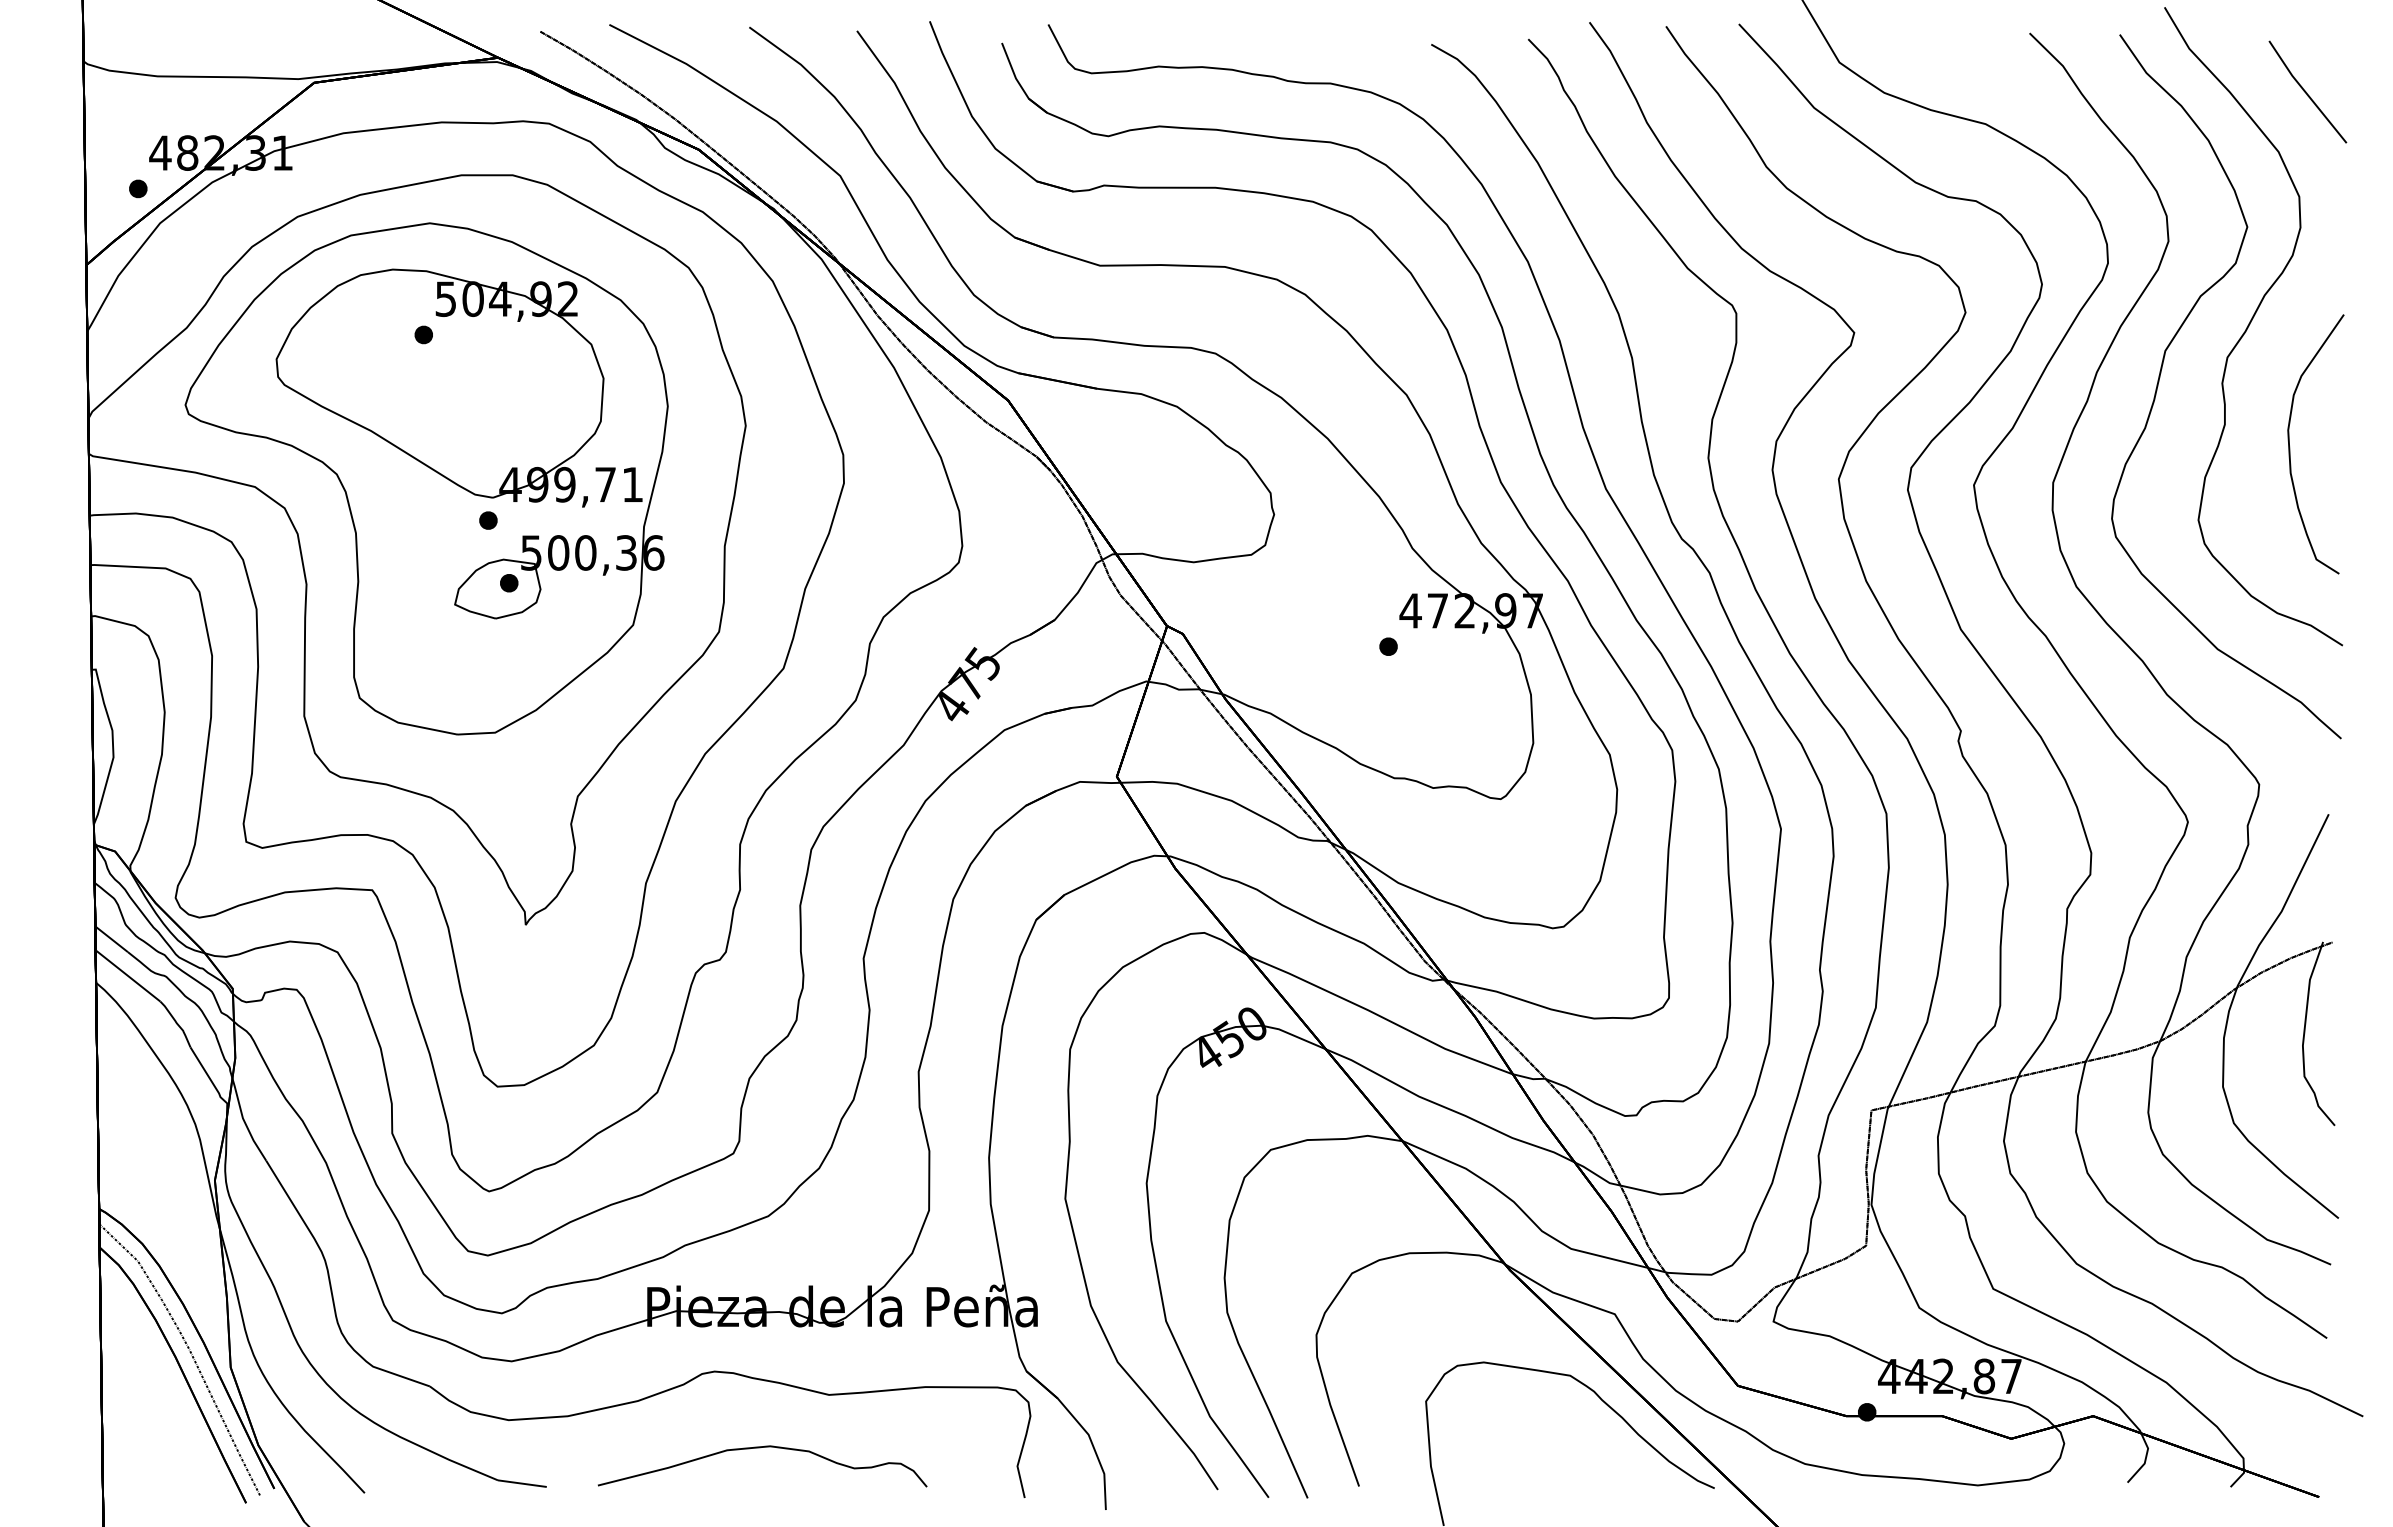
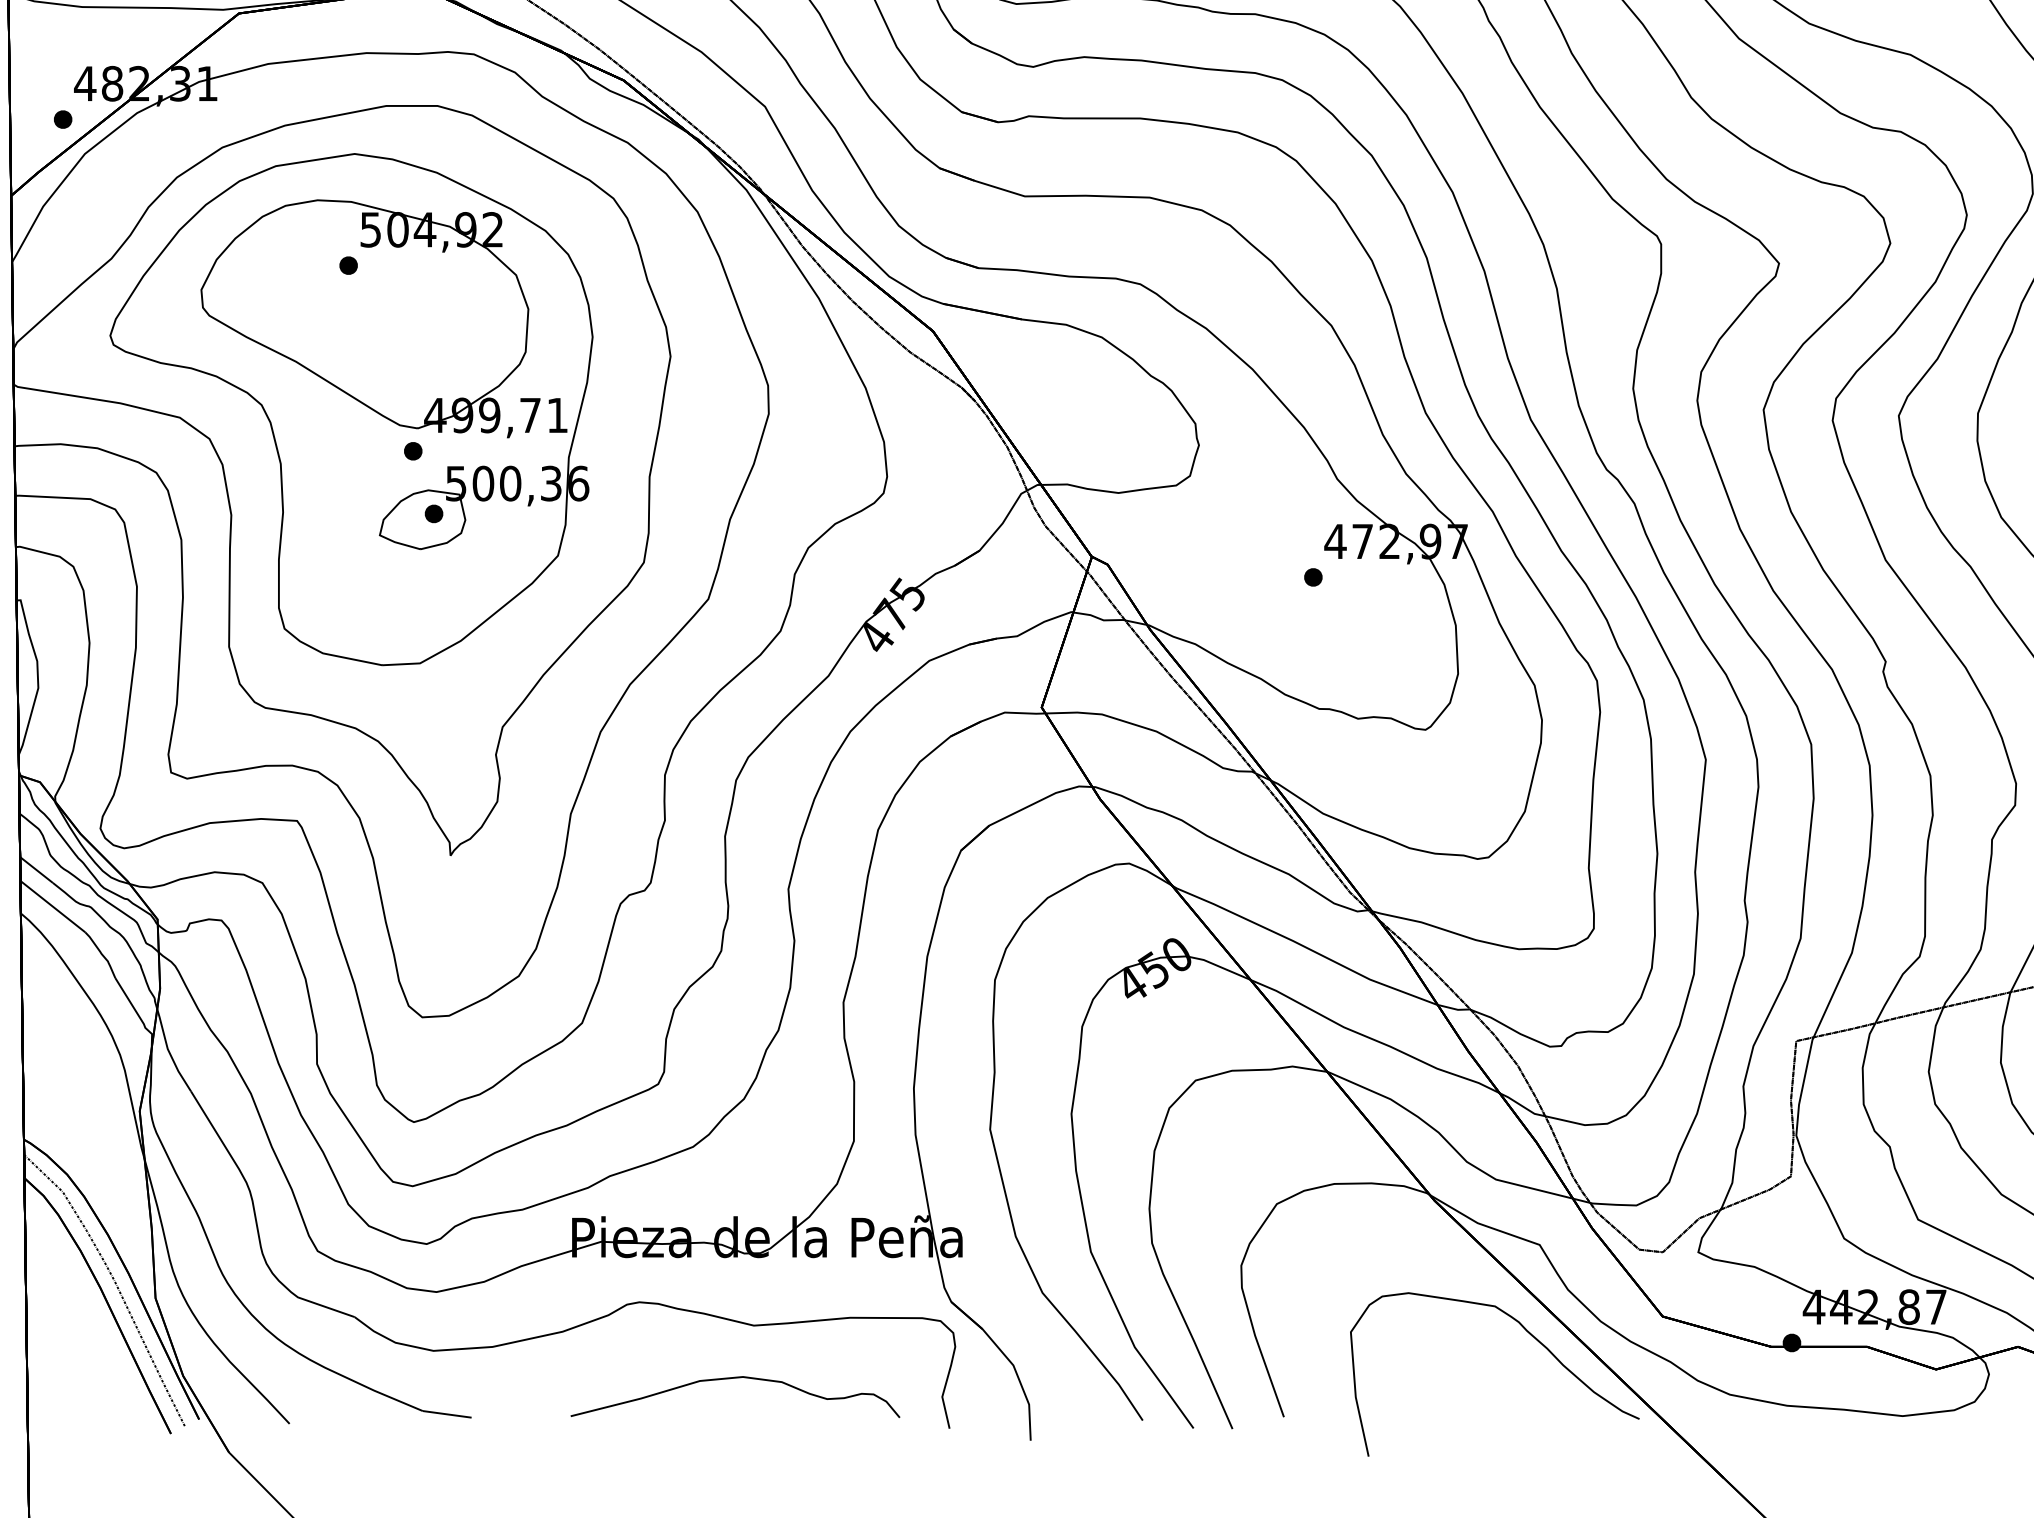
curve: (760, 1448) -> (733, 1379), moved

